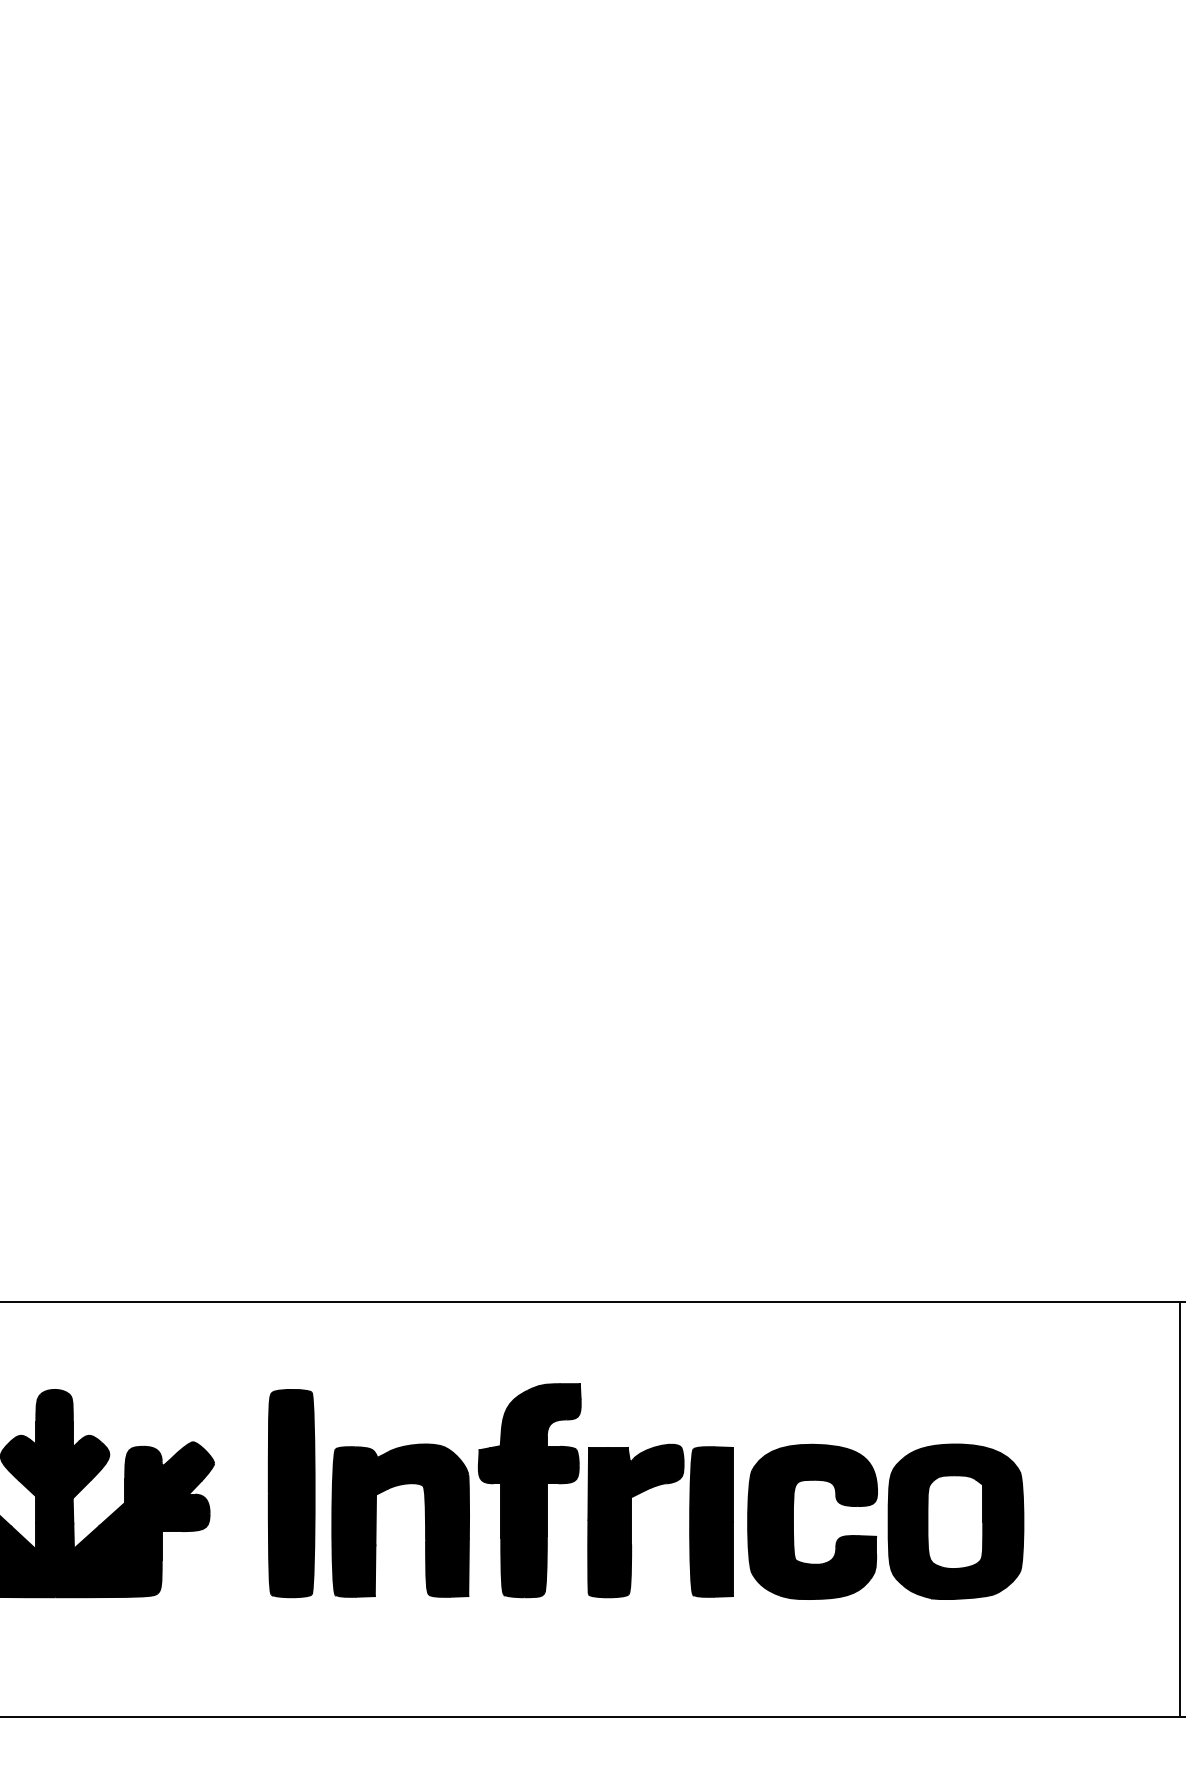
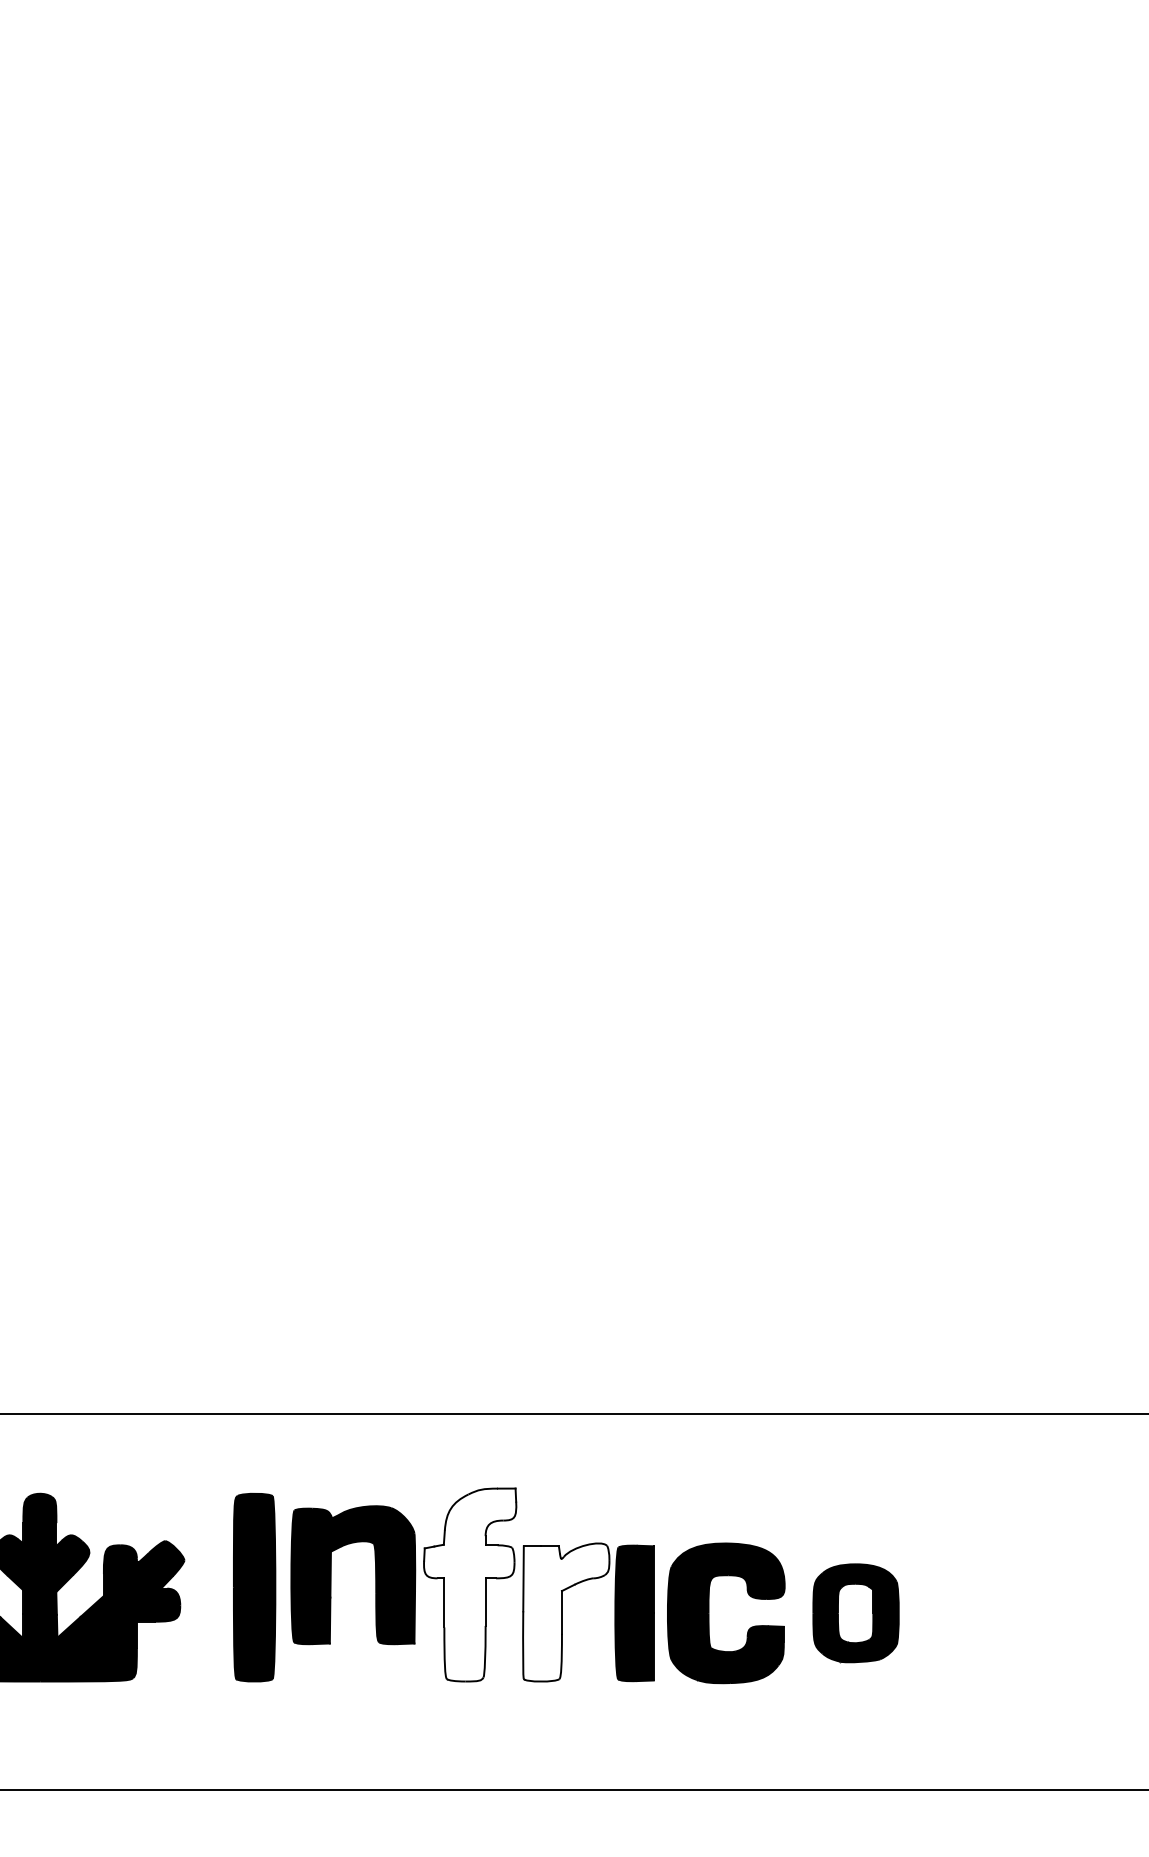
fill: (530, 1490) -> (470, 1584), removed
line: (1180, 1508) -> (1059, 1601), removed
part: (376, 1521) -> (331, 1575), moved
fill: (636, 1521) -> (566, 1612), removed
part: (955, 1522) -> (855, 1613), size x0.7

